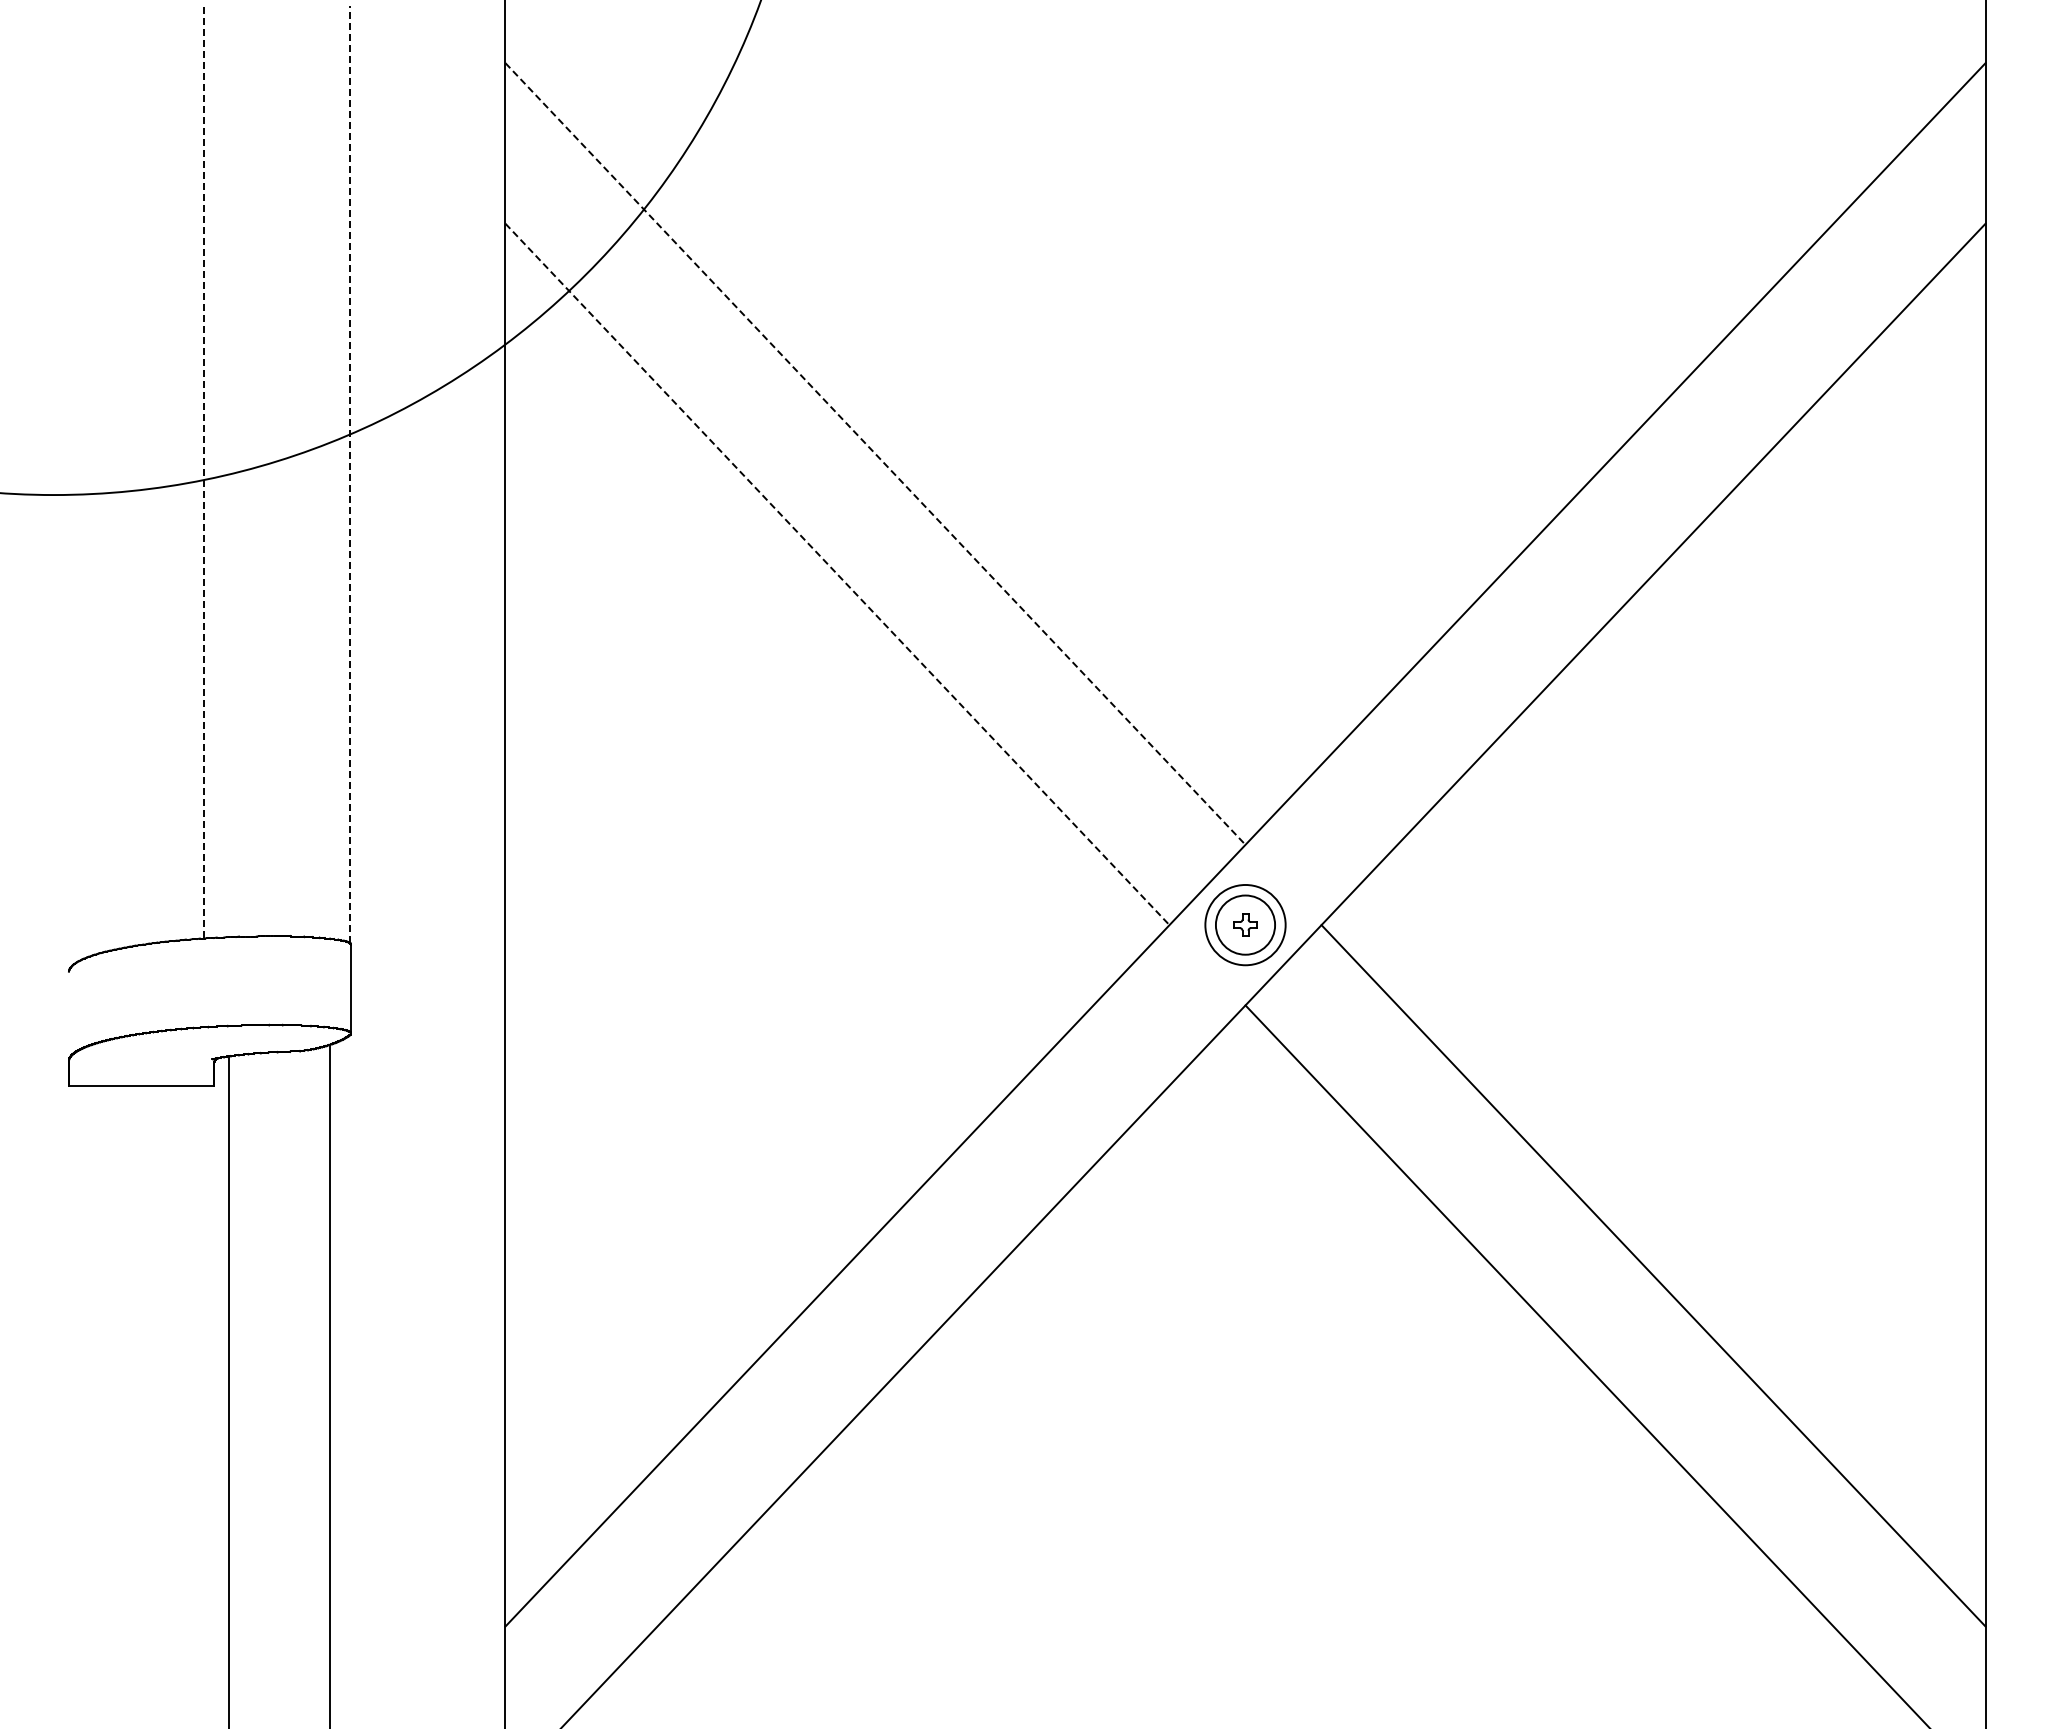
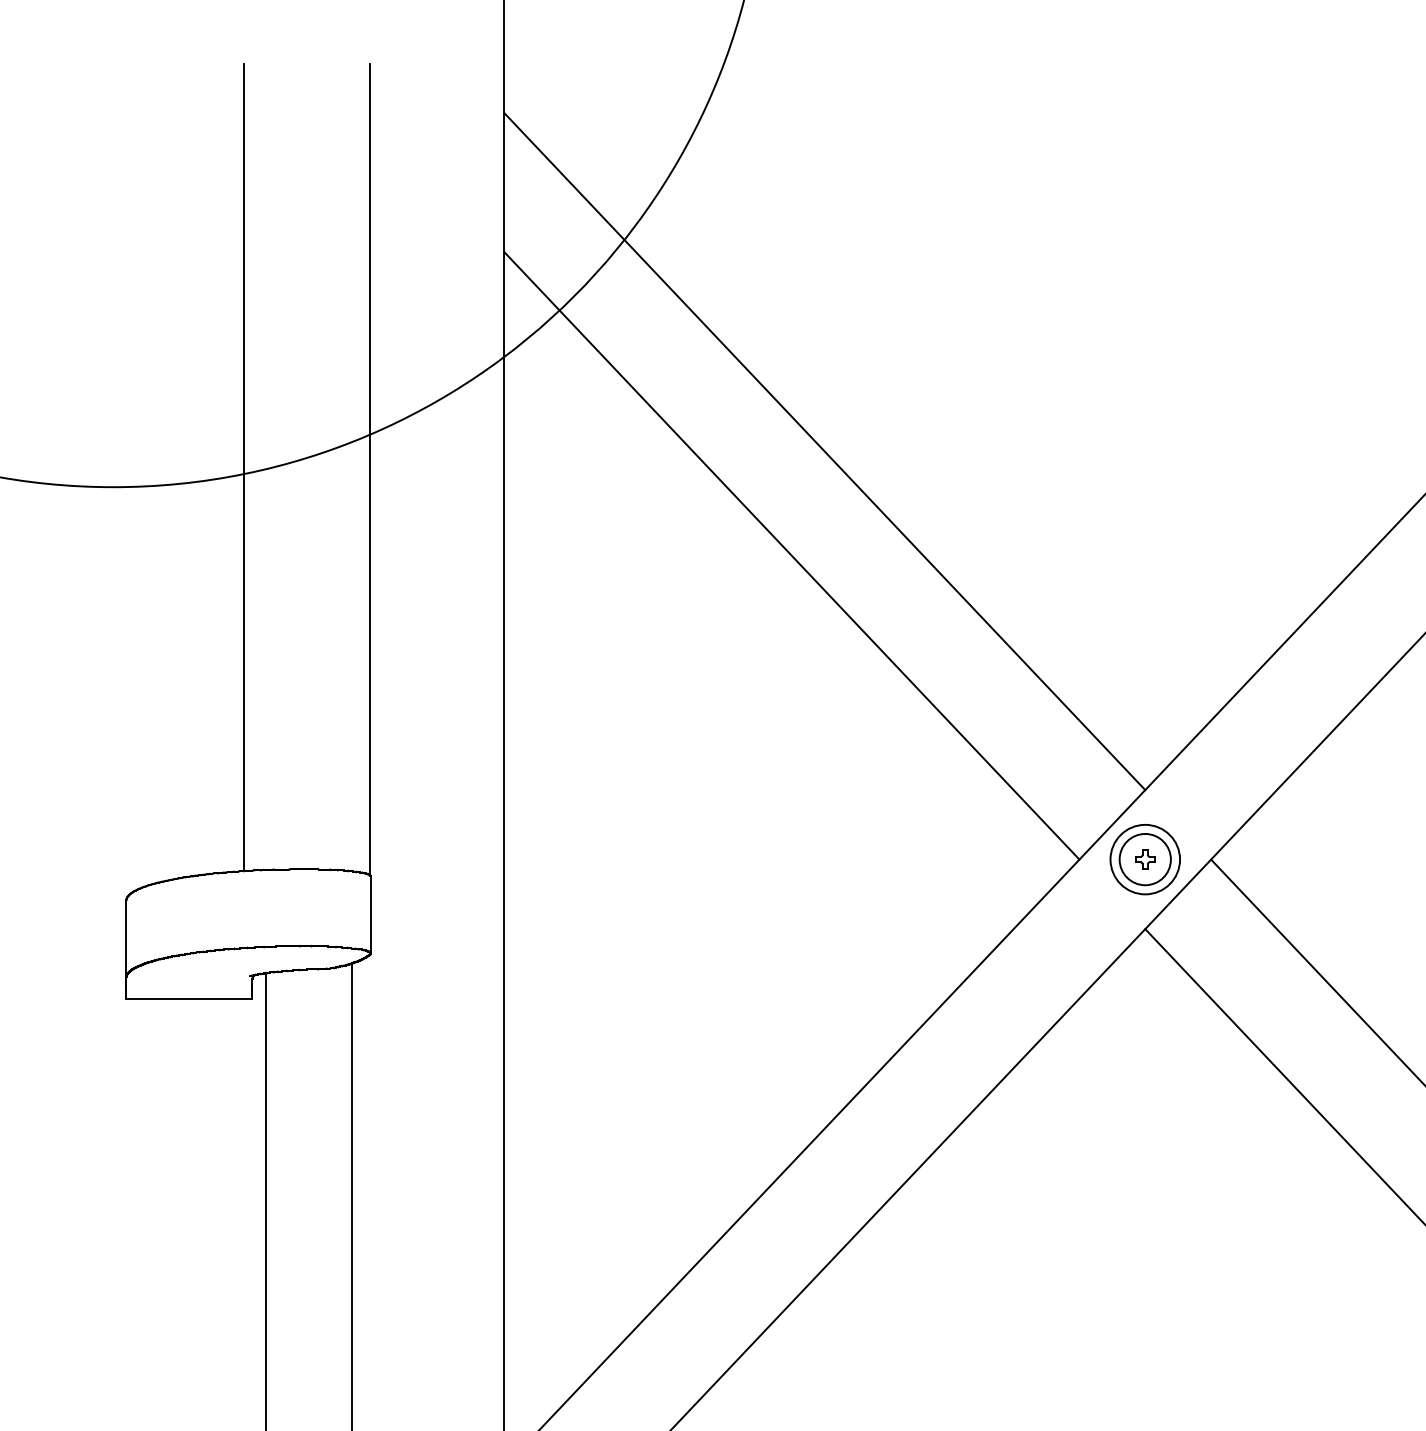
line: (875, 454) -> (824, 452), dashed -> solid
line: (204, 471) -> (243, 466), dashed -> solid
line: (349, 474) -> (369, 469), dashed -> solid
line: (837, 574) -> (791, 556), dashed -> solid
line: (68, 1016) -> (126, 938), added

